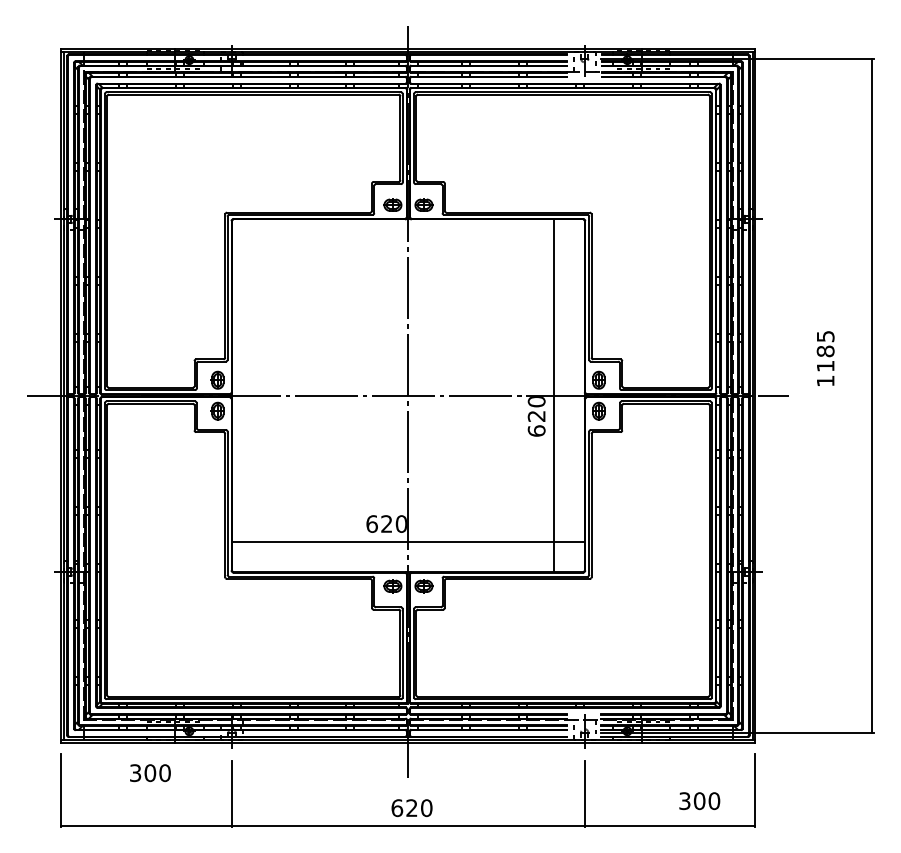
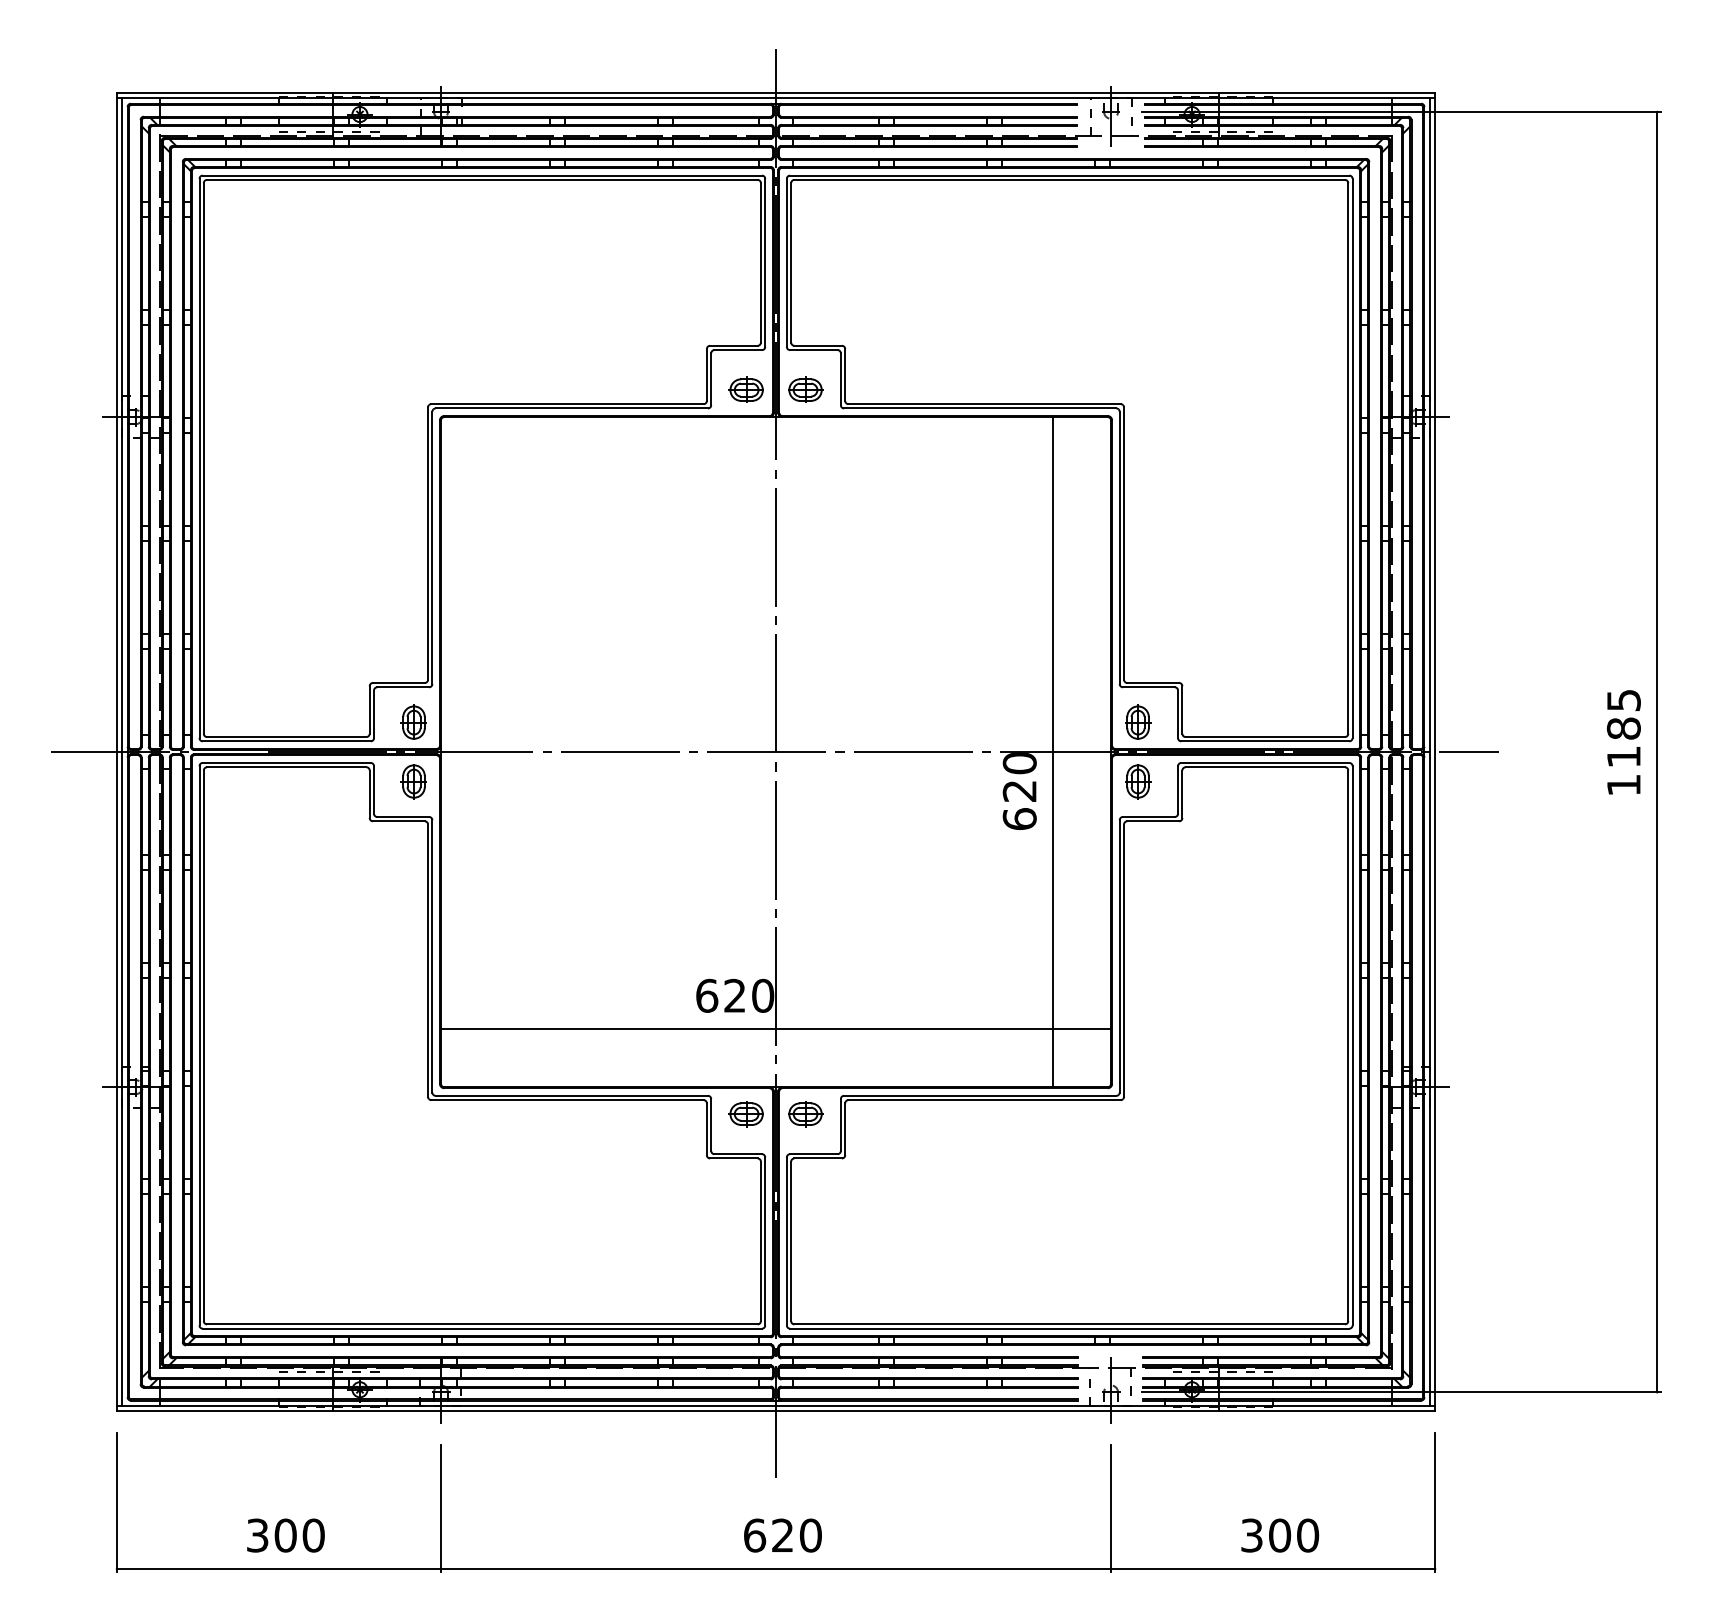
text: (825, 358) -> (1623, 742), moved
text: (150, 773) -> (286, 1536), moved
text: (699, 801) -> (1279, 1536), moved

